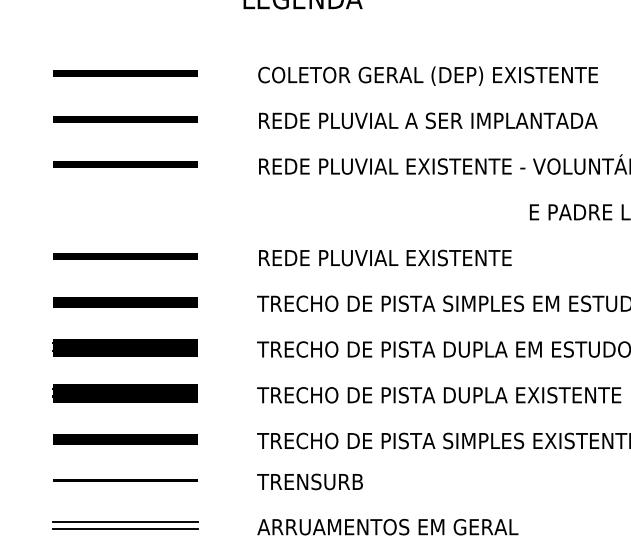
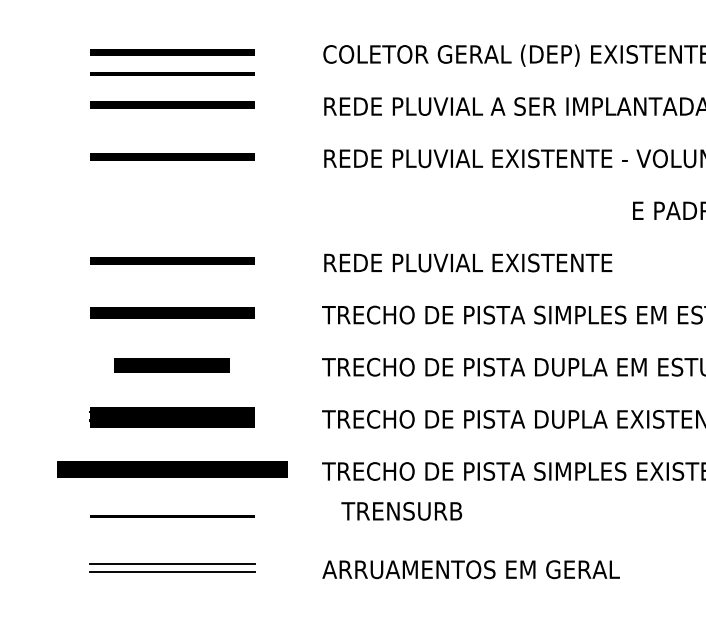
line: (125, 92) -> (172, 74), added
part: (124, 347) -> (170, 364), size x0.7
part: (125, 439) -> (172, 469), size x1.4
text: (309, 481) -> (401, 510), moved

